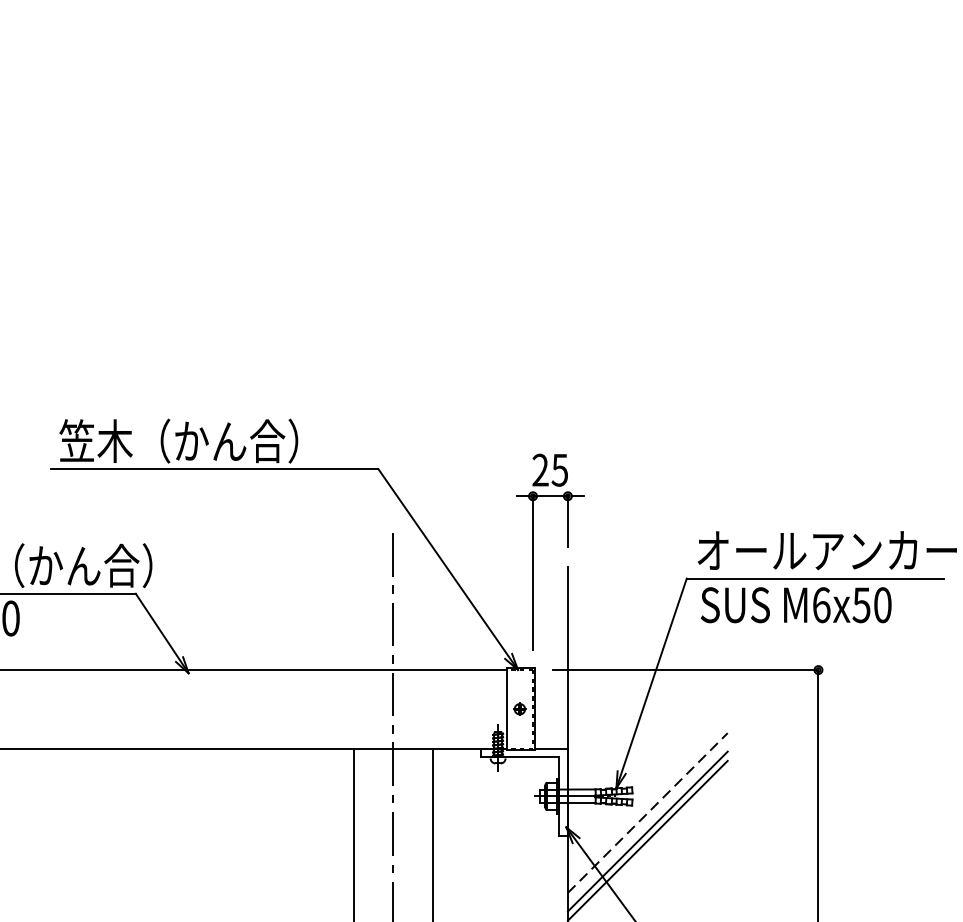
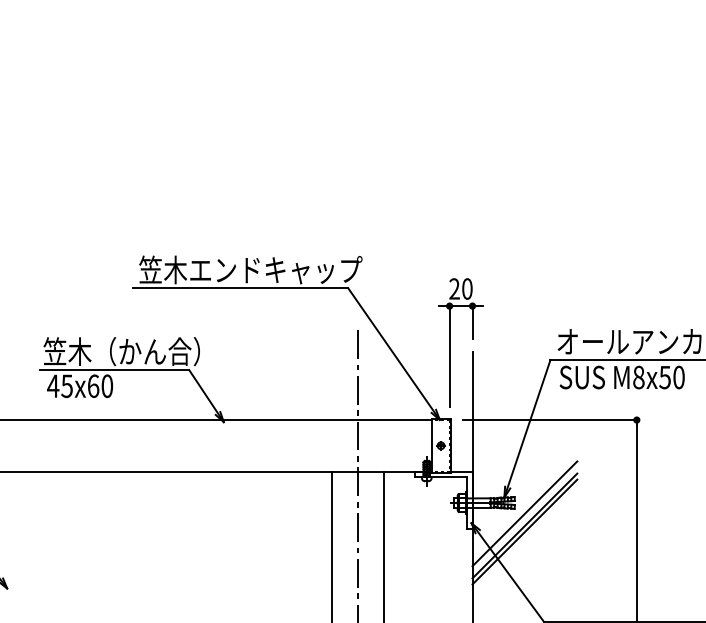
text: (268, 440) -> (276, 269), 笠木（かん合） -> 笠木エンドキャップ
text: (560, 469) -> (467, 288), 25 -> 20
text: (821, 605) -> (638, 377), M6x50 -> M8x50
line: (648, 812) -> (525, 513), dashed -> solid

